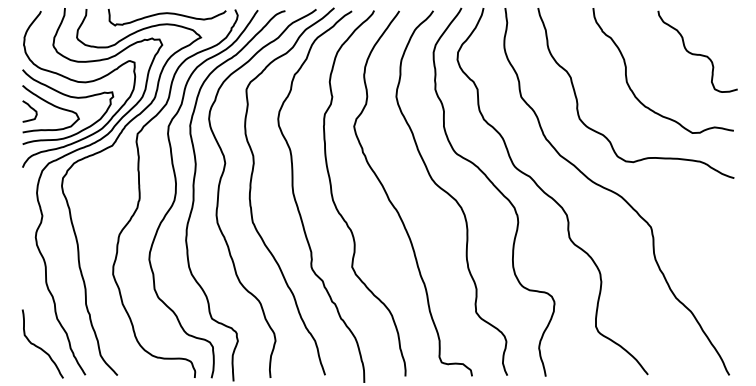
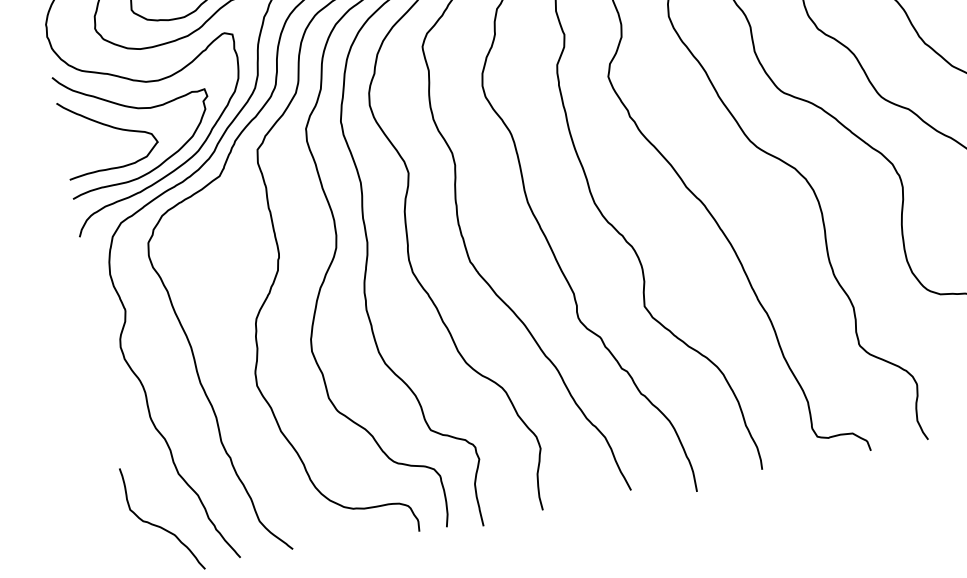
curve: (30, 108) -> (75, 138), removed

